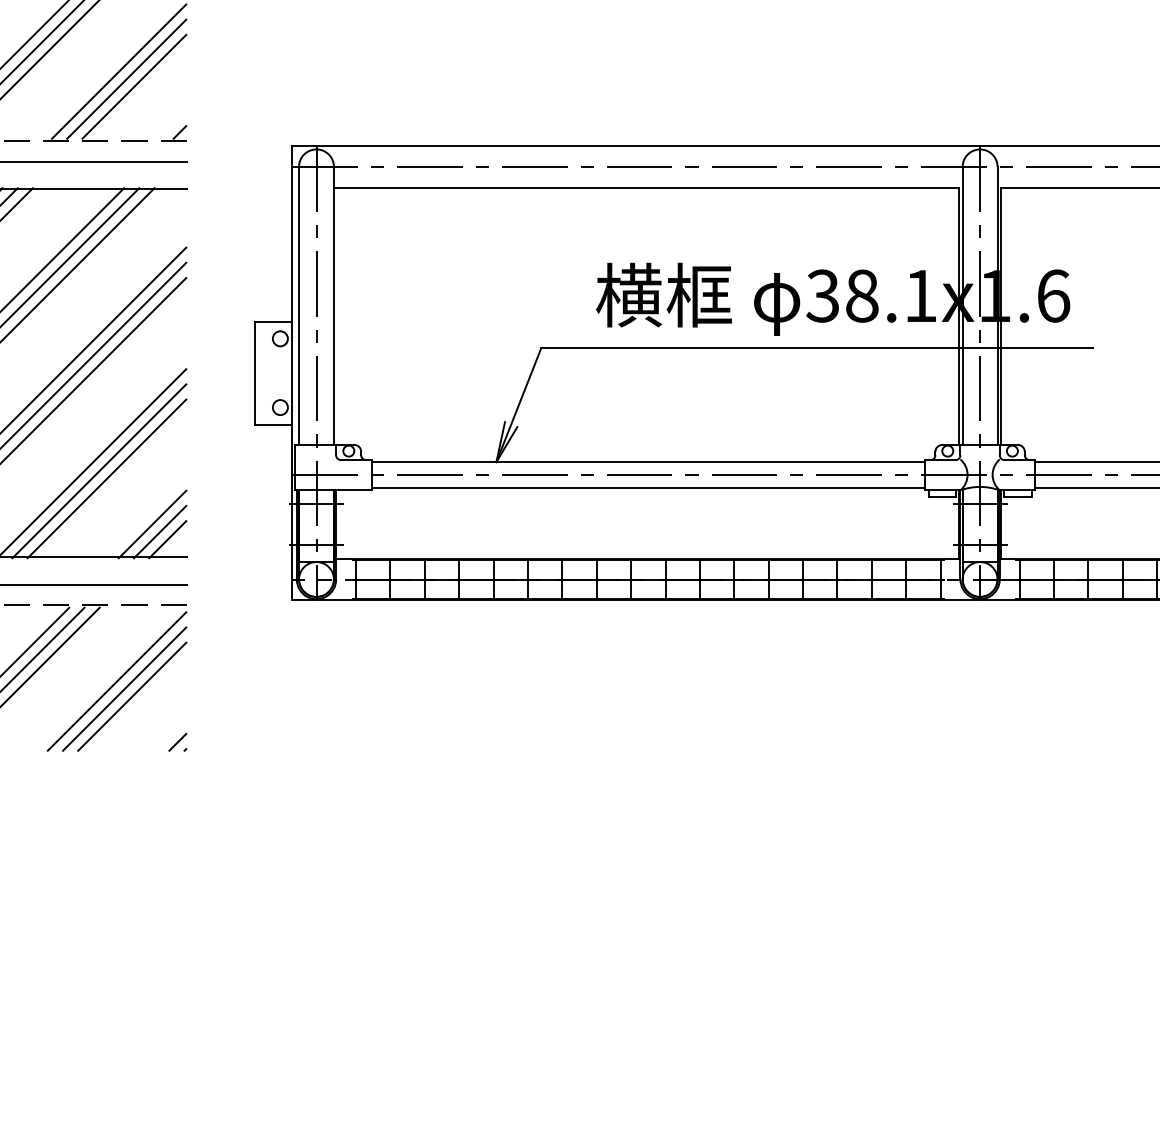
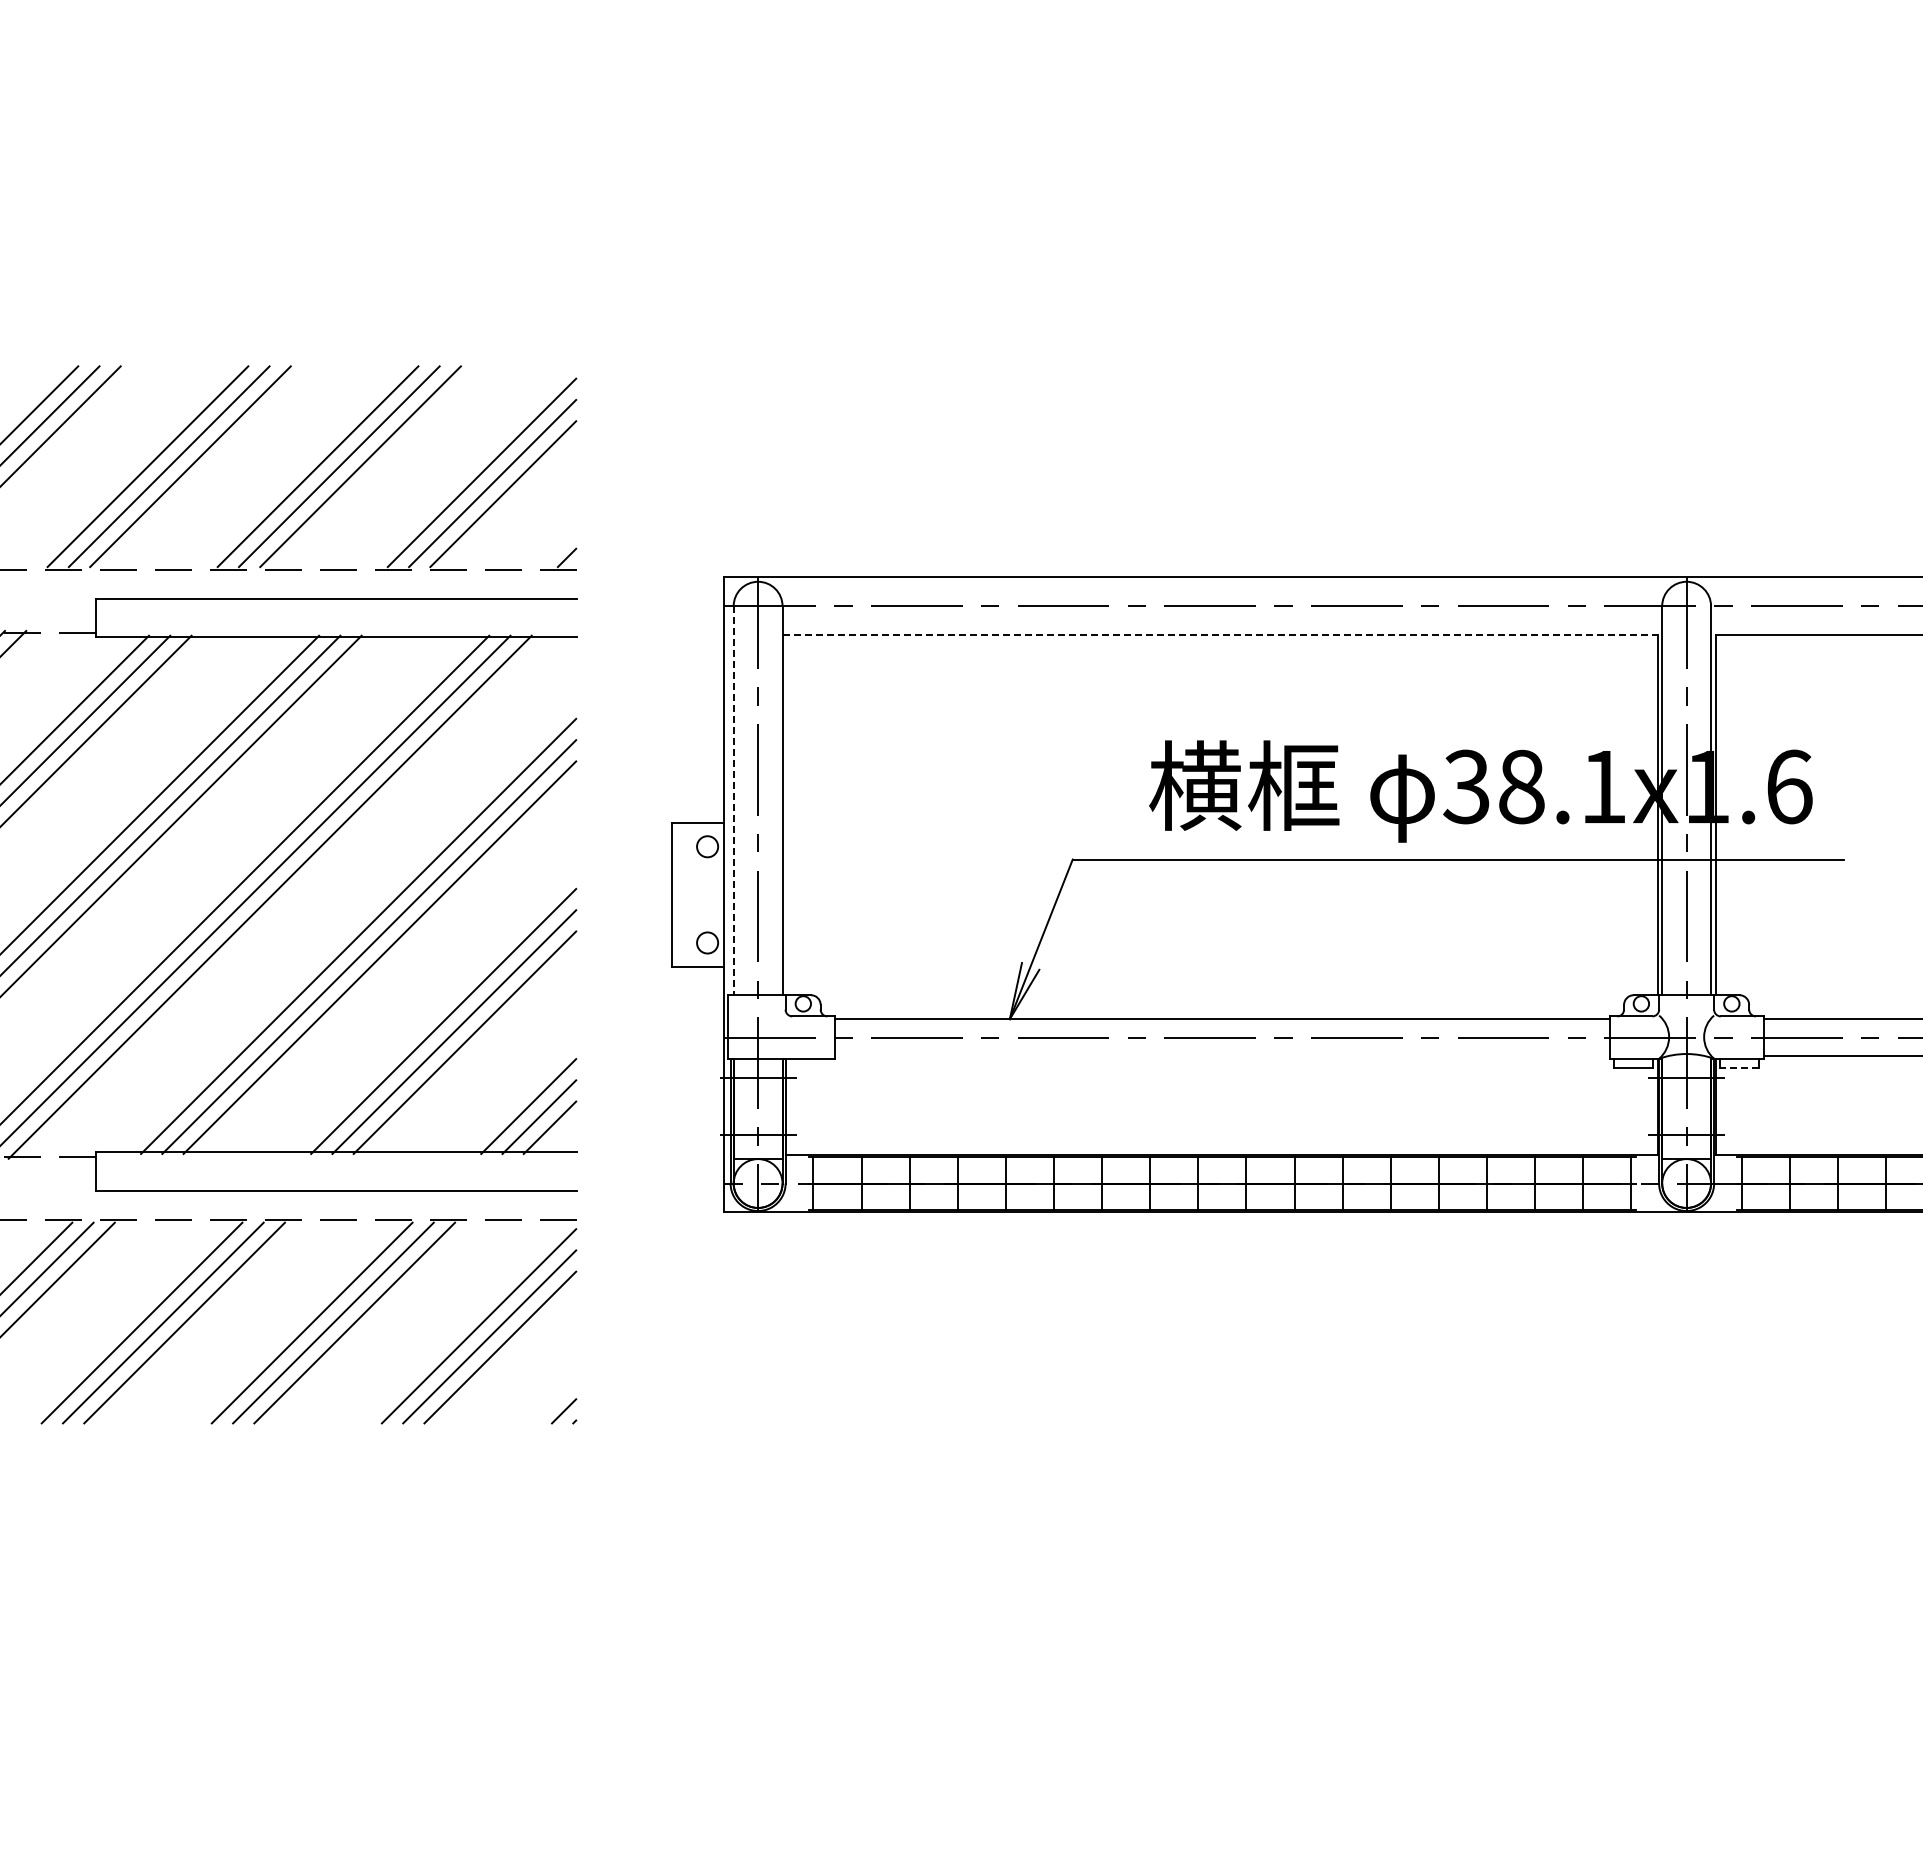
line: (646, 187) -> (1220, 635), solid -> dashed
line: (298, 305) -> (733, 800), solid -> dashed
line: (648, 488) -> (1222, 1055), removed
line: (1017, 496) -> (1739, 1067), solid -> dashed

